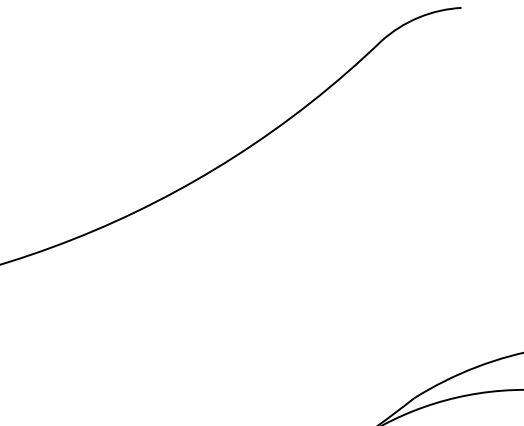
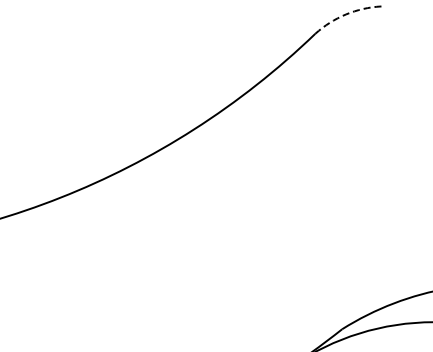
arc: (419, 17) -> (346, 14), solid -> dashed

